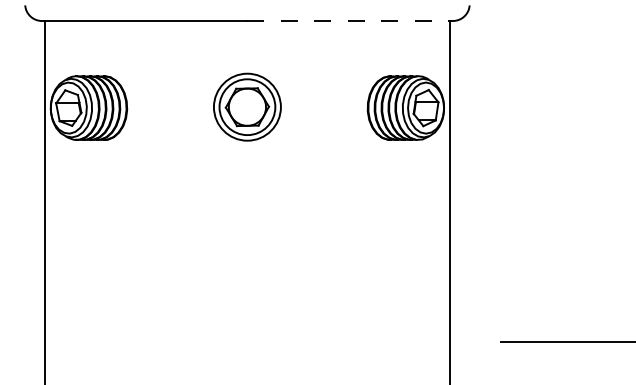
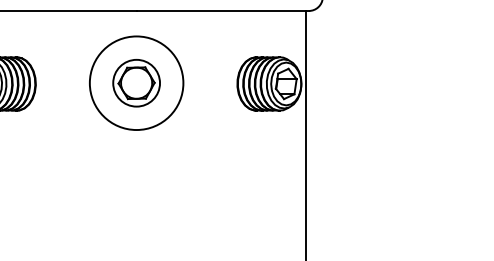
line: (350, 21) -> (222, 11), dashed -> solid
circle: (247, 107) -> (136, 83), size x1.67

